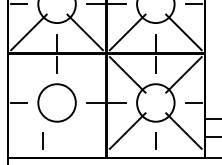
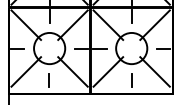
line: (28, 74) -> (25, 24), added
line: (84, 74) -> (72, 24), added
line: (28, 130) -> (25, 71), added
line: (84, 130) -> (72, 71), added
line: (42, 140) -> (49, 79), moved

